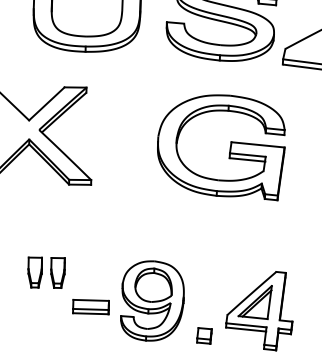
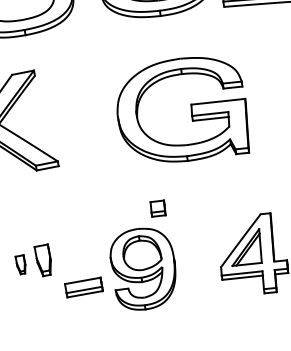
part: (229, 147) -> (190, 110), moved
part: (34, 272) -> (20, 264), size x0.6
part: (204, 335) -> (158, 208), moved

